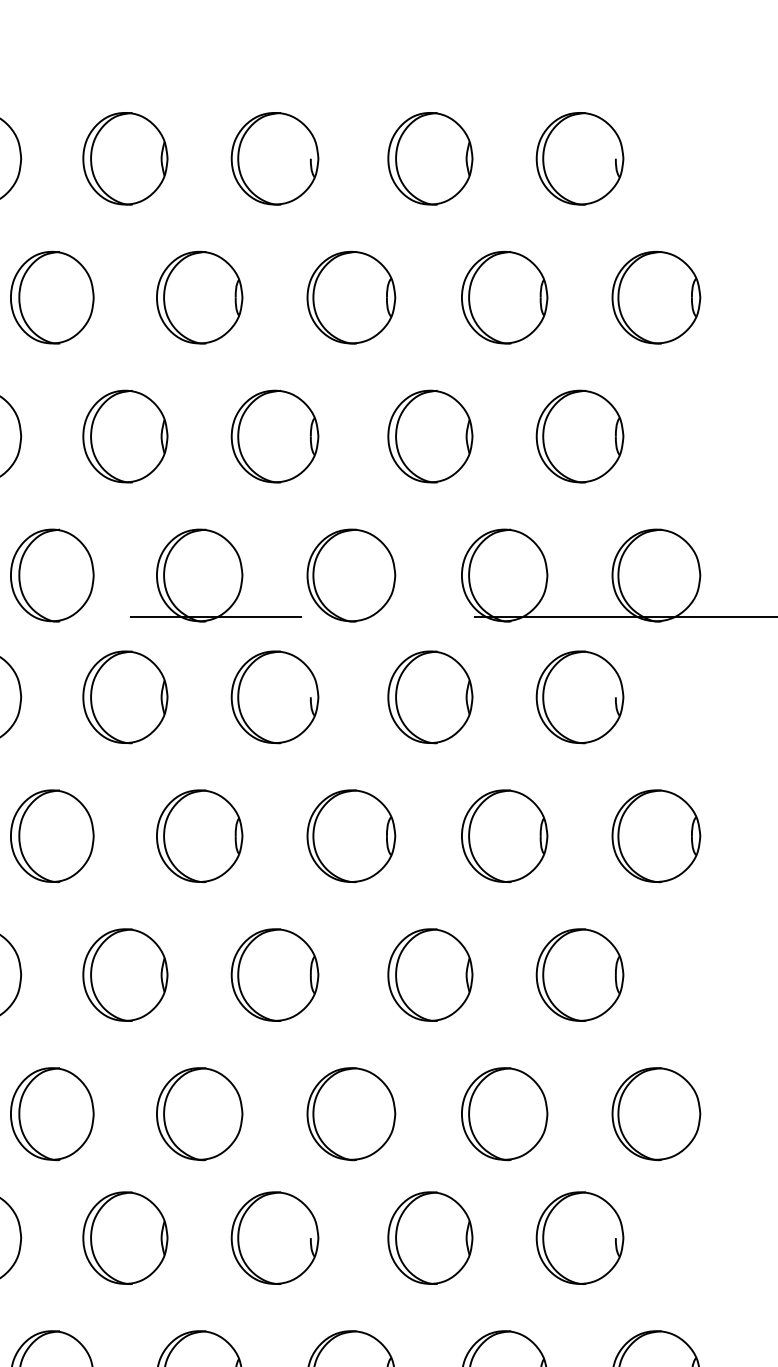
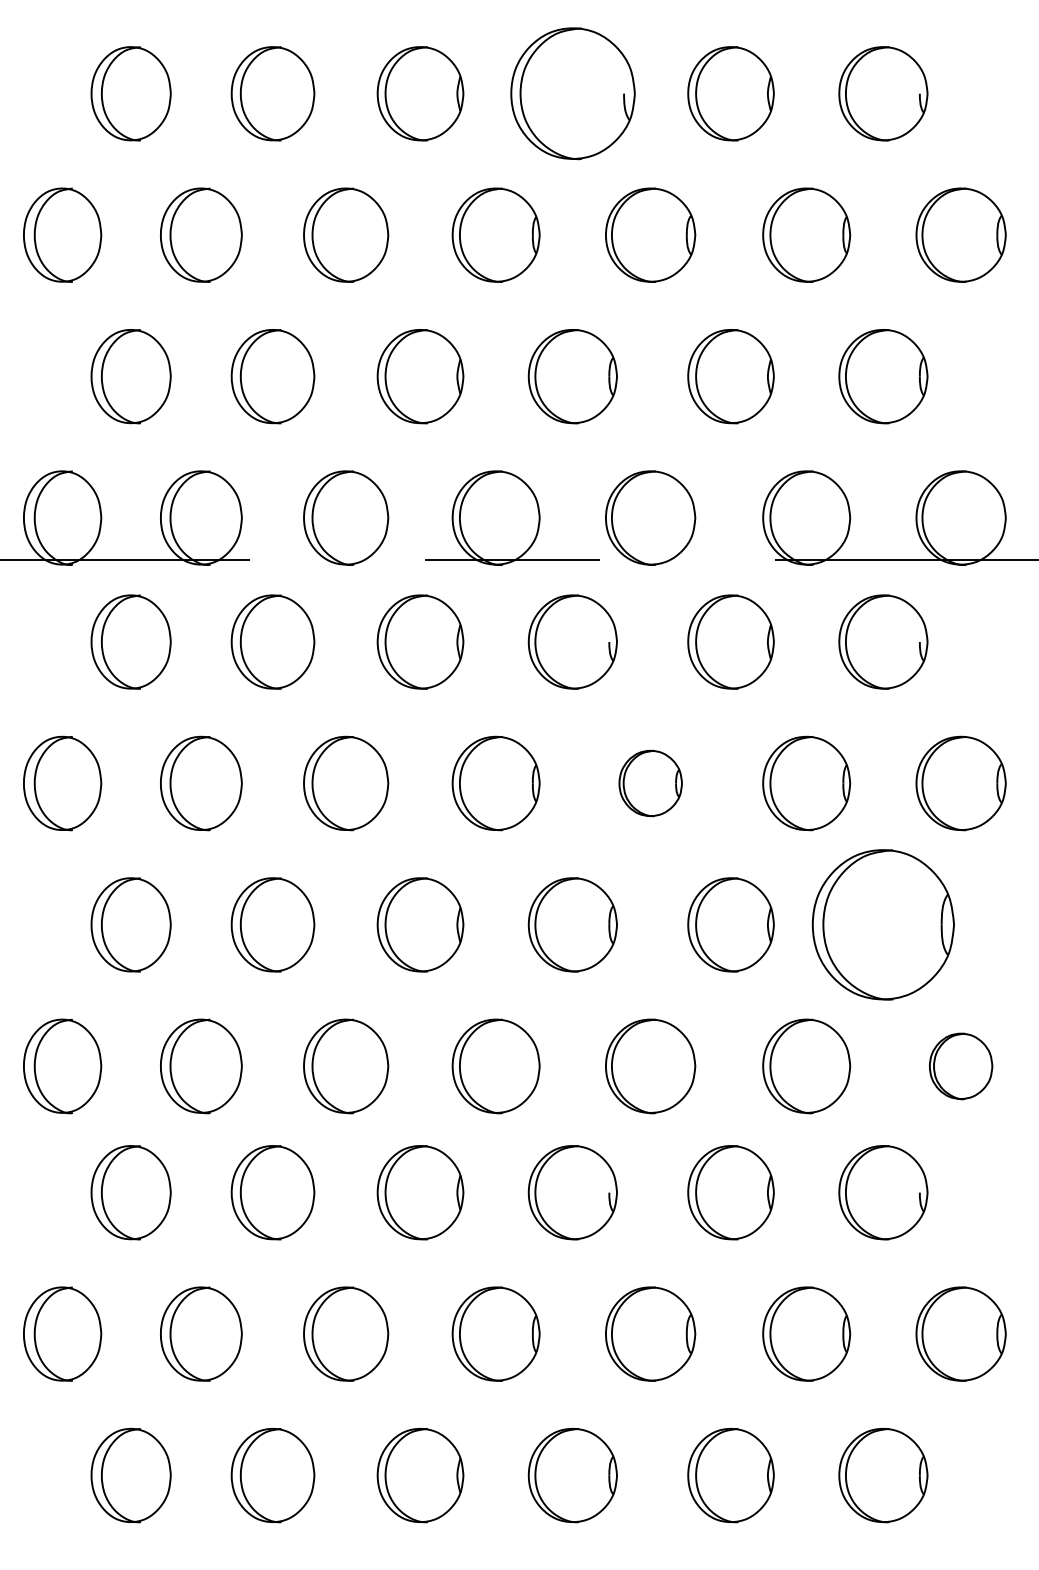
part: (274, 158) -> (572, 93), size x1.4
part: (351, 836) -> (650, 783), size x0.7
part: (580, 974) -> (883, 924), size x1.6
part: (655, 1114) -> (960, 1066), size x0.7

